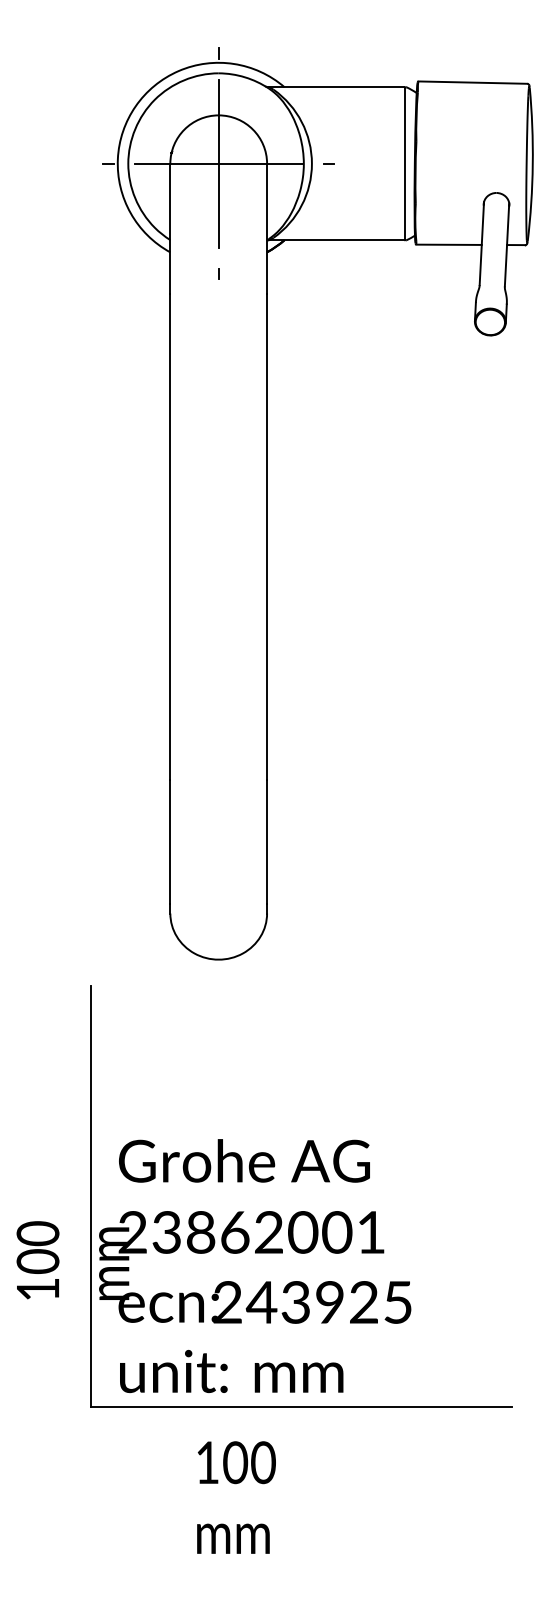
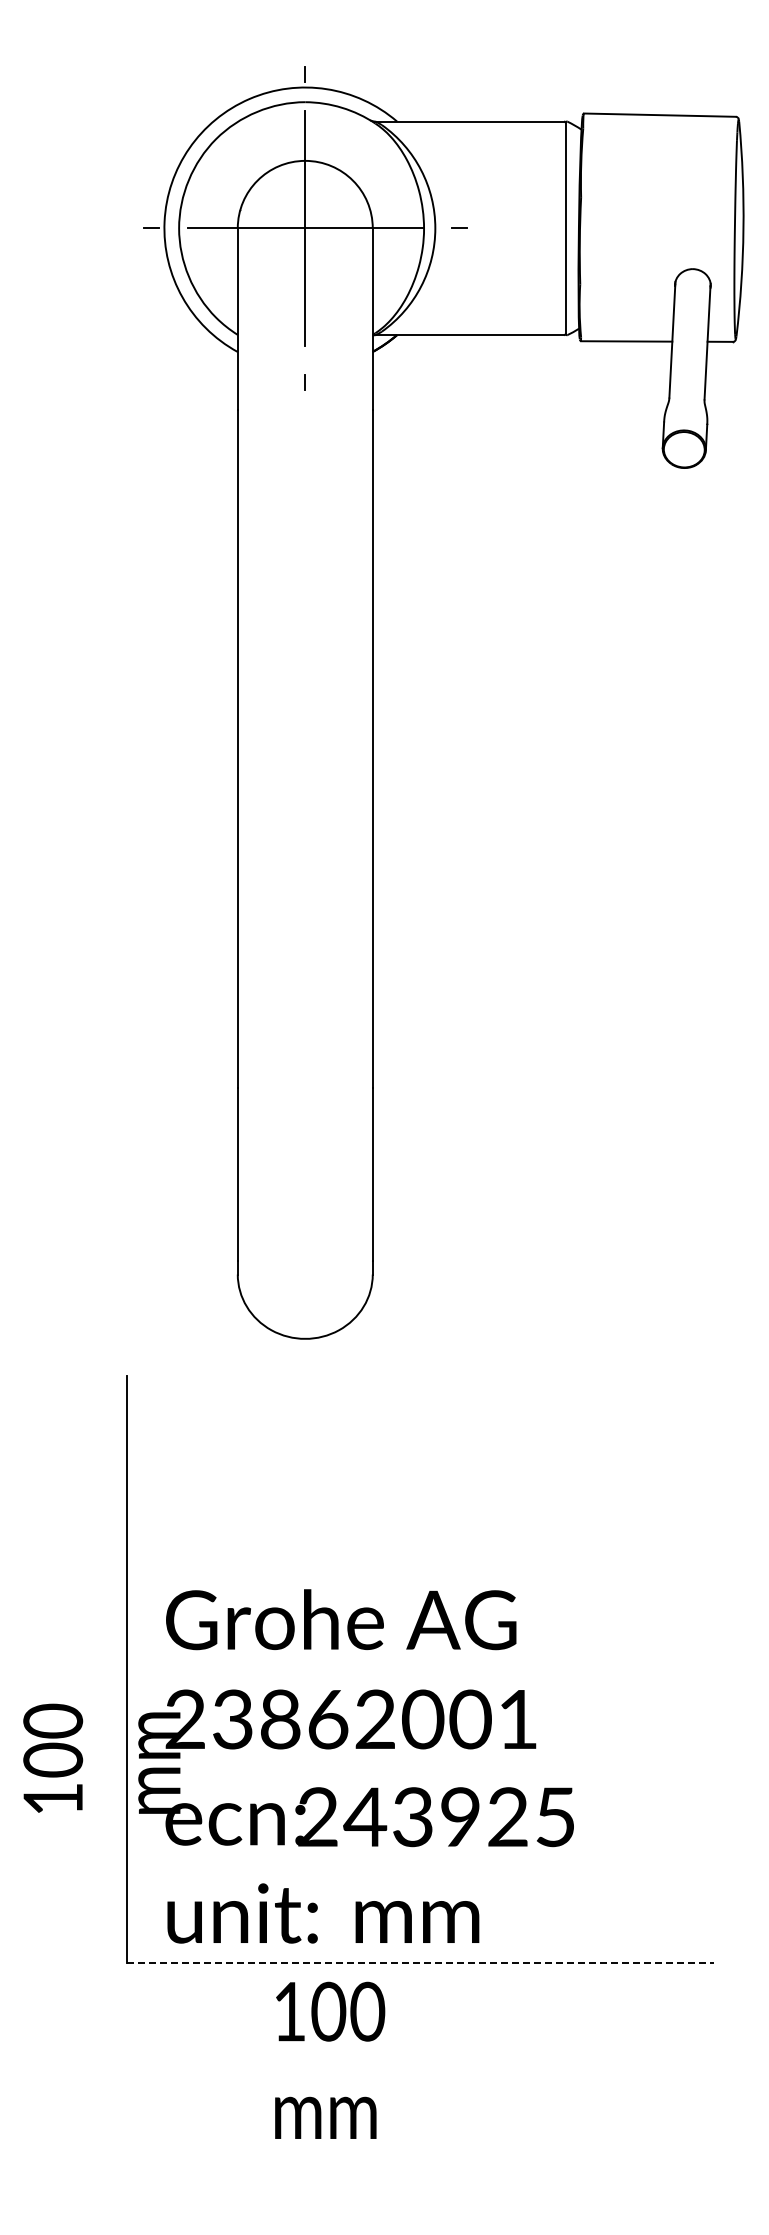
line: (302, 1407) -> (421, 1963), solid -> dashed
text: (236, 1496) -> (330, 2059), moved

